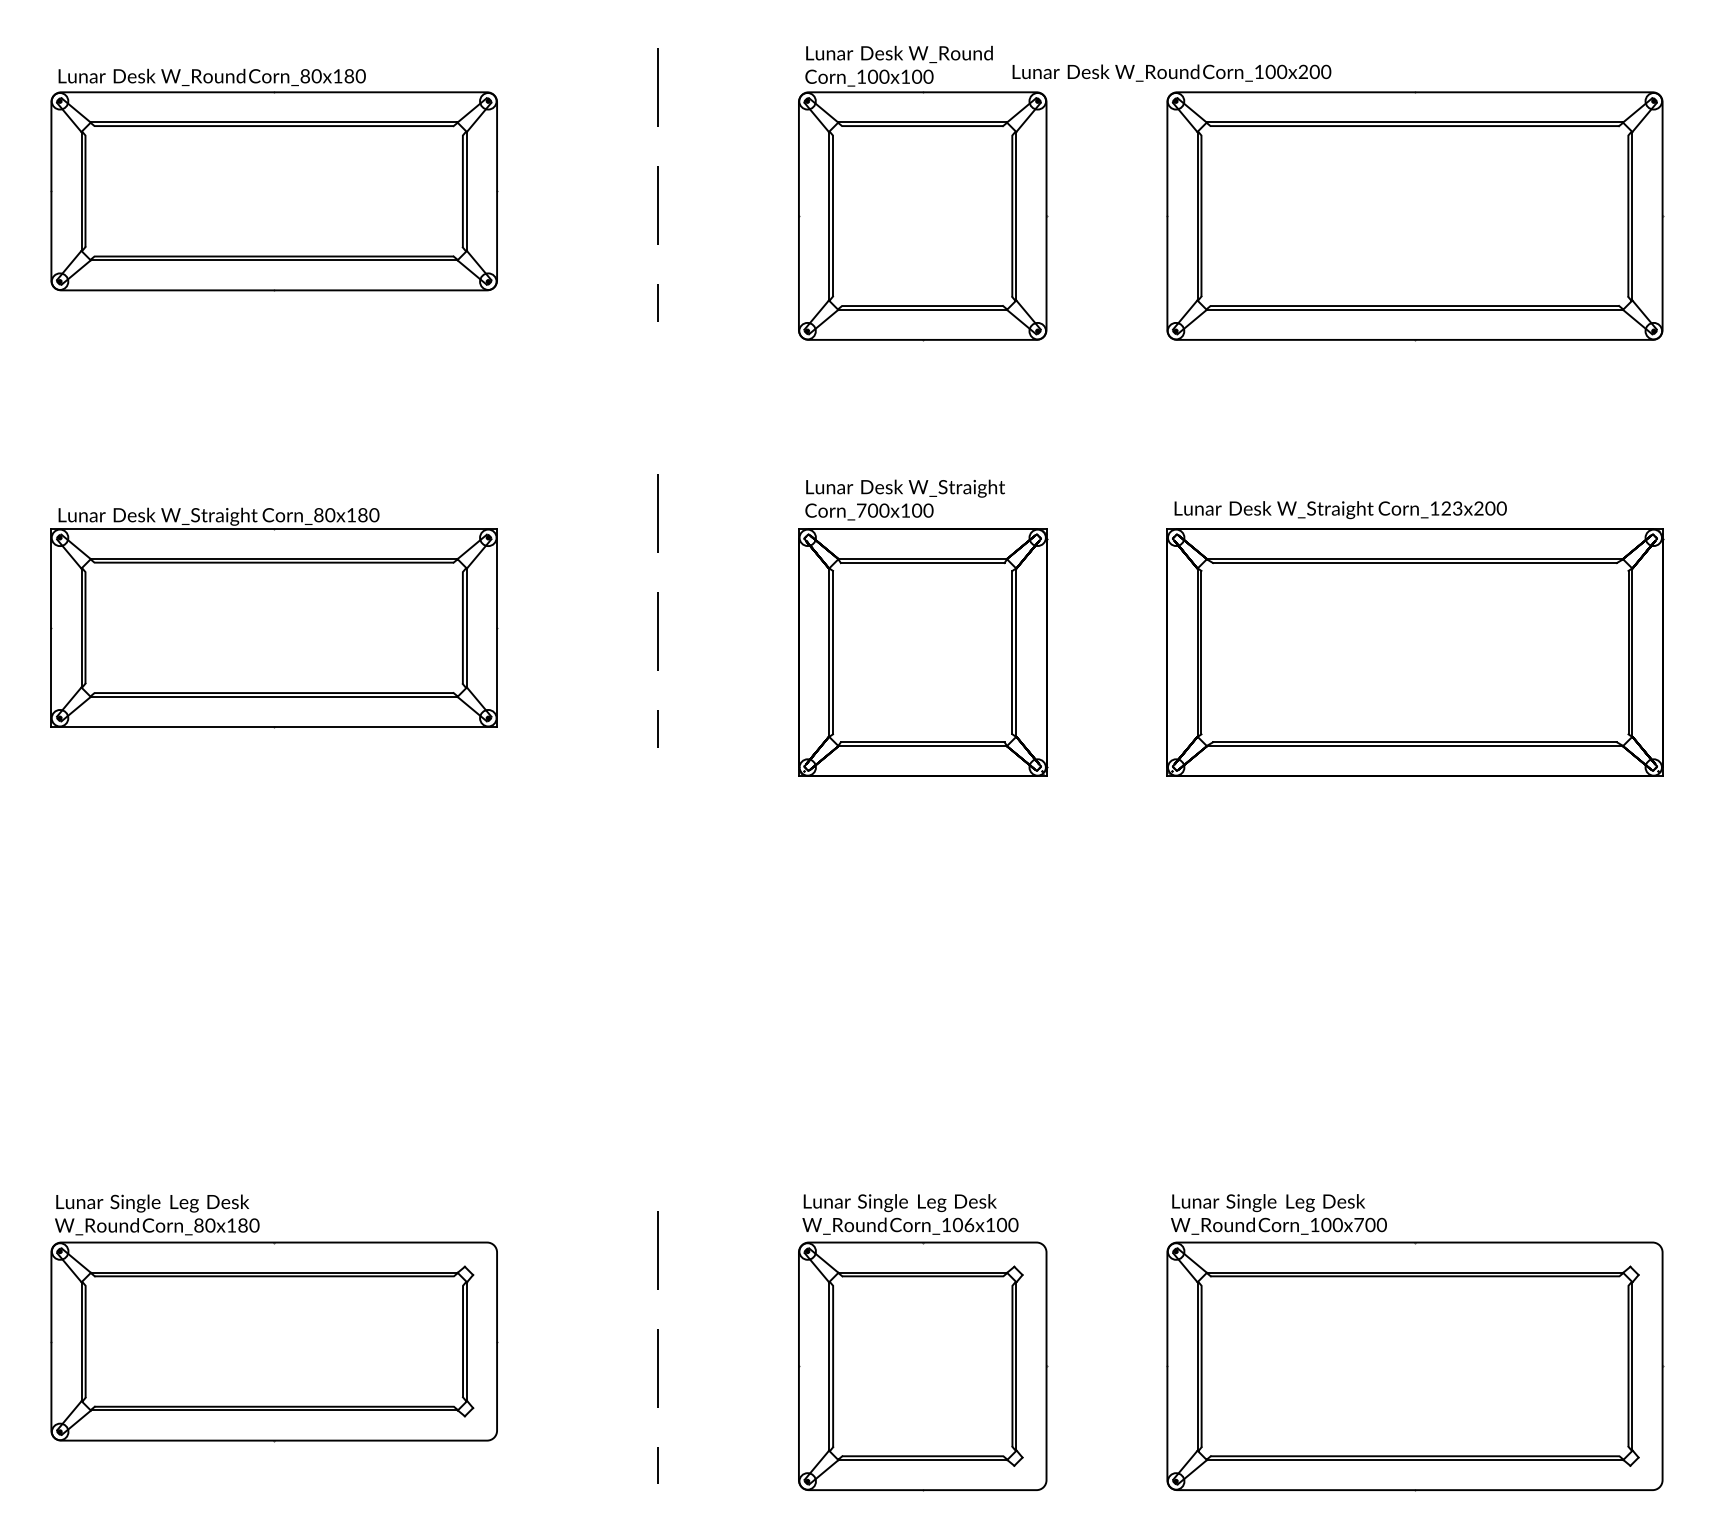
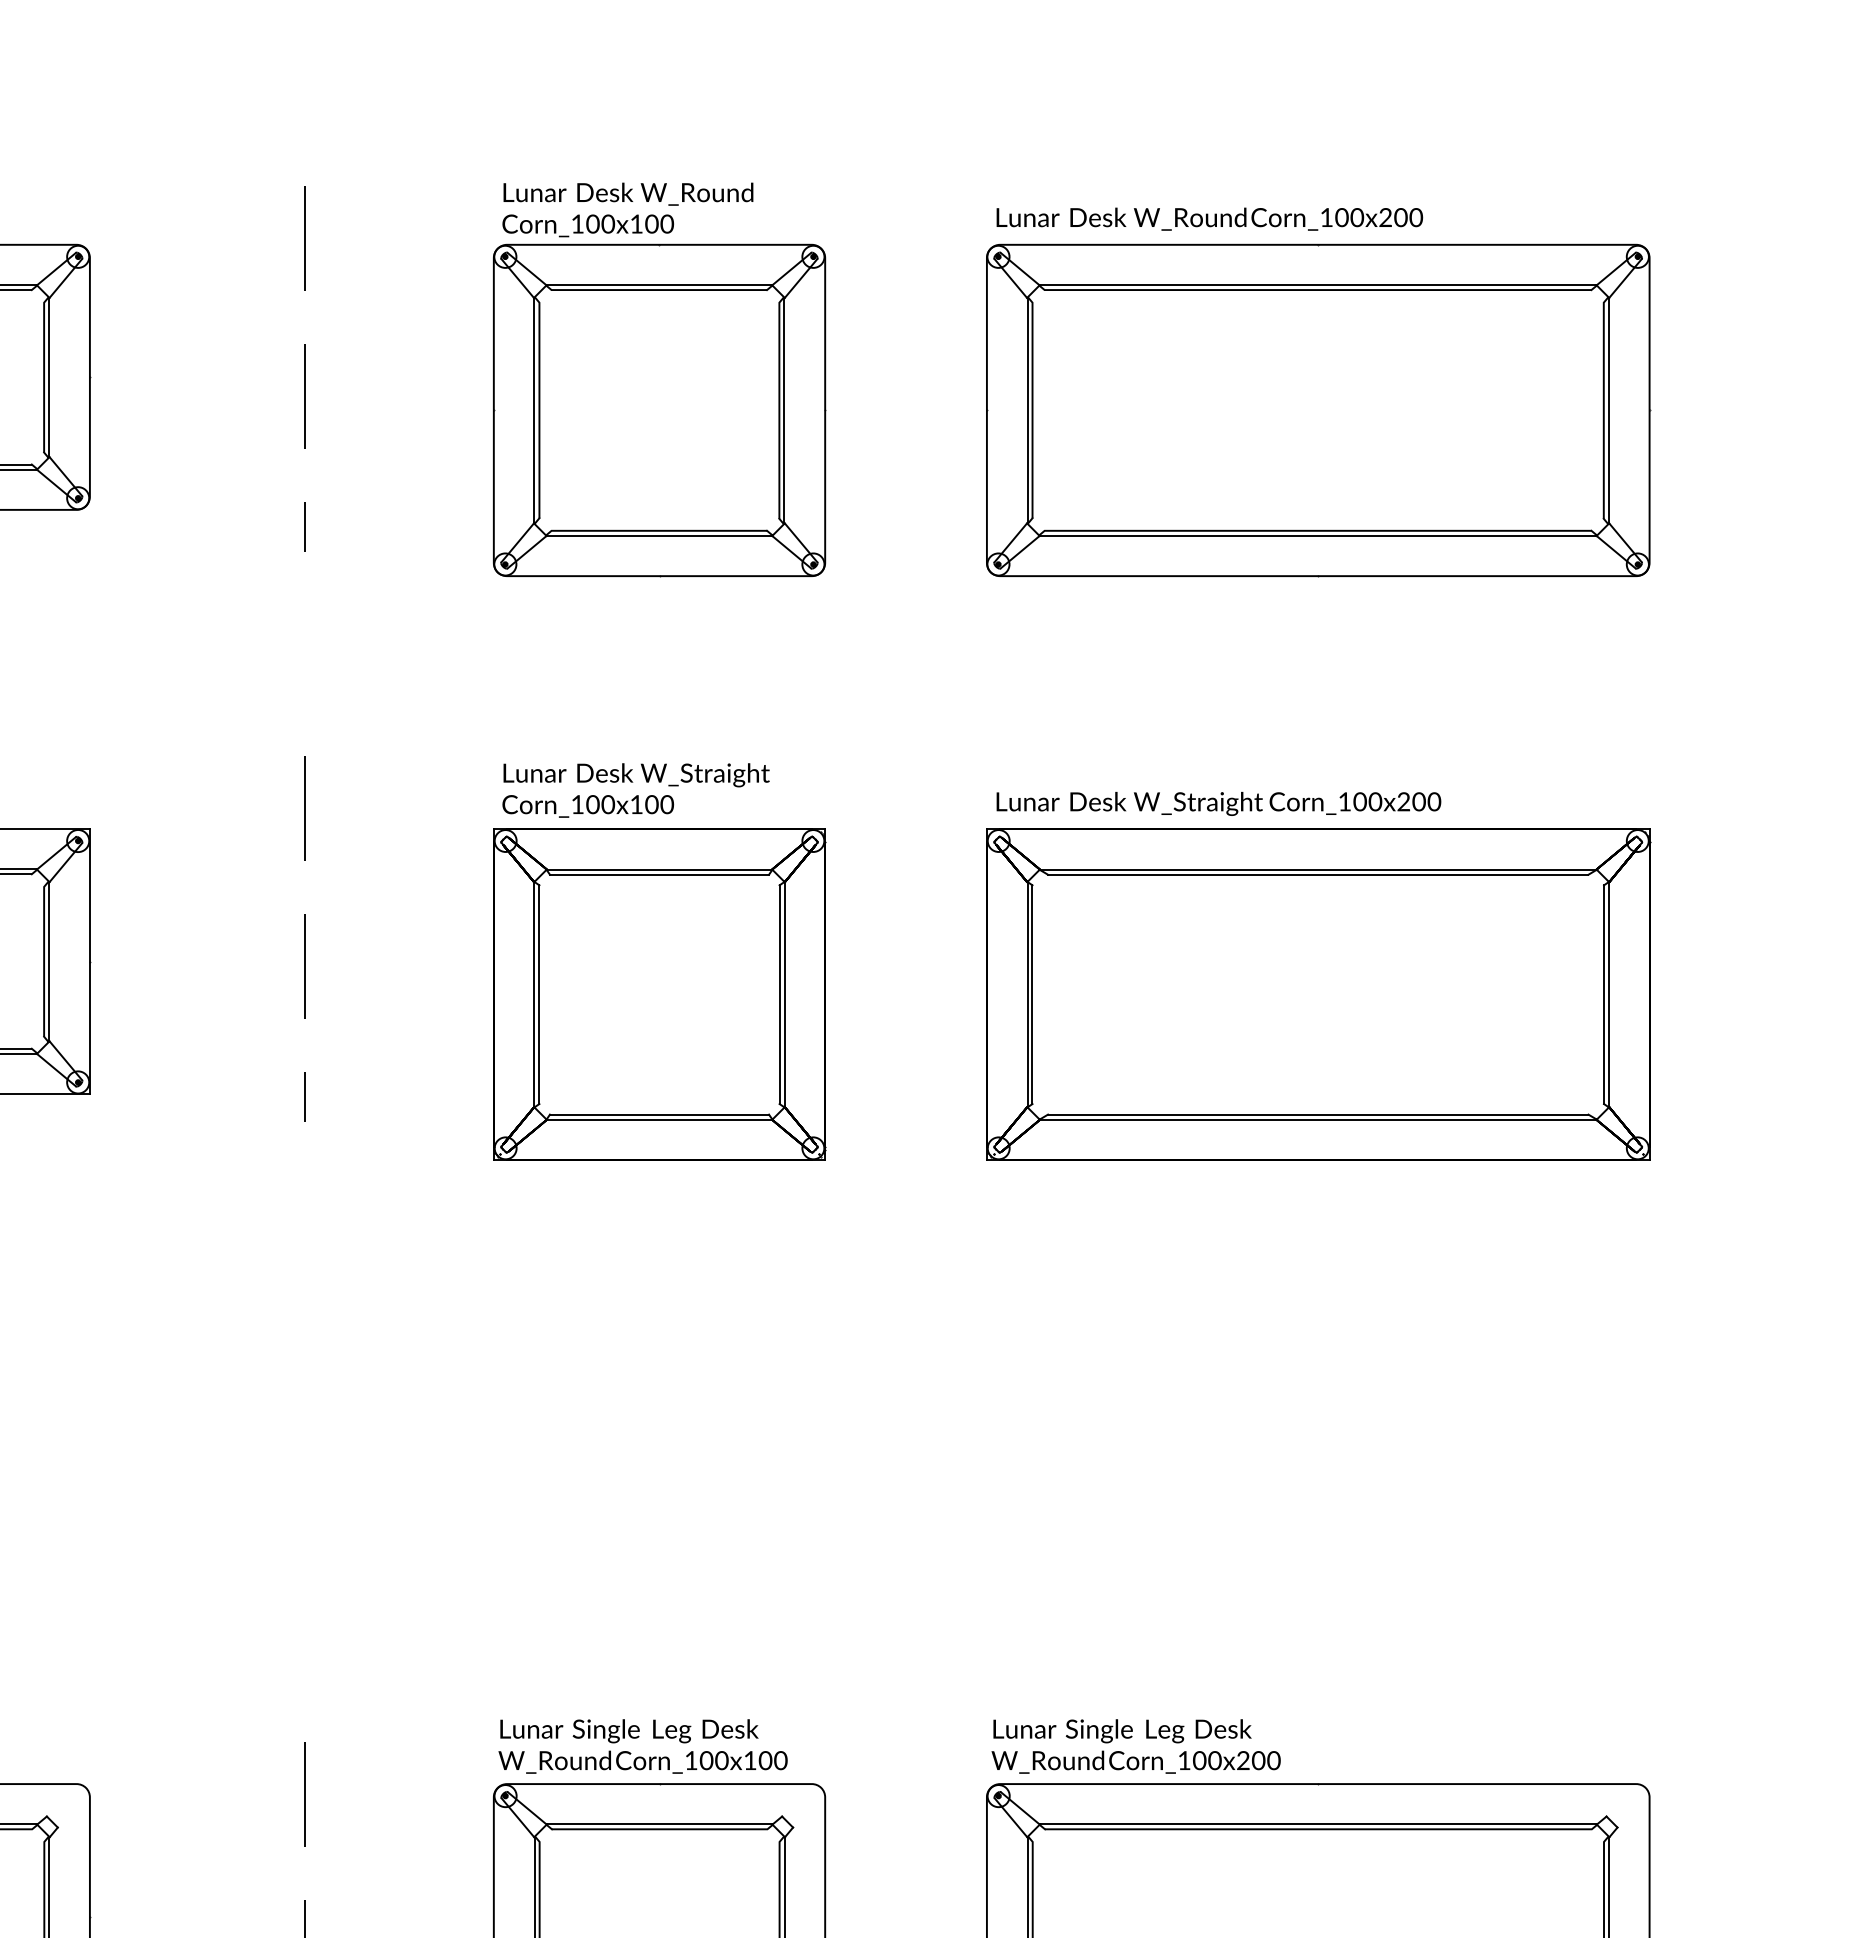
text: (1171, 72) -> (1209, 218), moved
text: (1451, 508) -> (1367, 801), Corn_123x200 -> Corn_100x200
text: (861, 510) -> (577, 804), Corn_700x100 -> Corn_100x100
text: (969, 1224) -> (722, 1759), Corn_106x100 -> Corn_100x100
text: (1358, 1224) -> (1242, 1759), Corn_100x700 -> Corn_100x200

